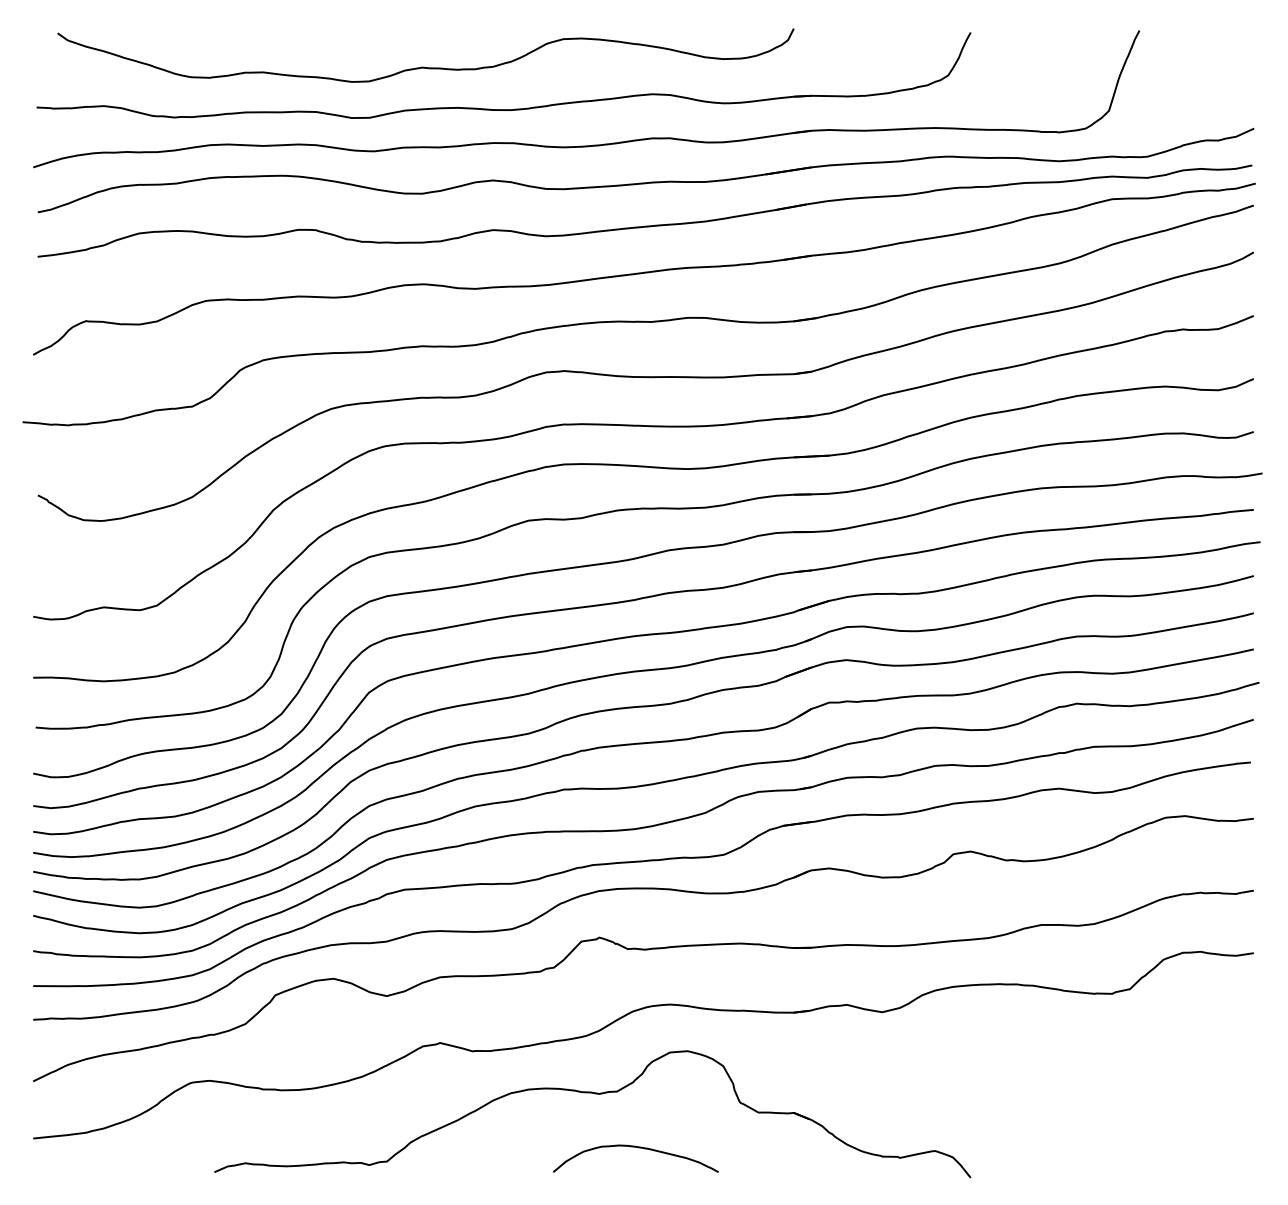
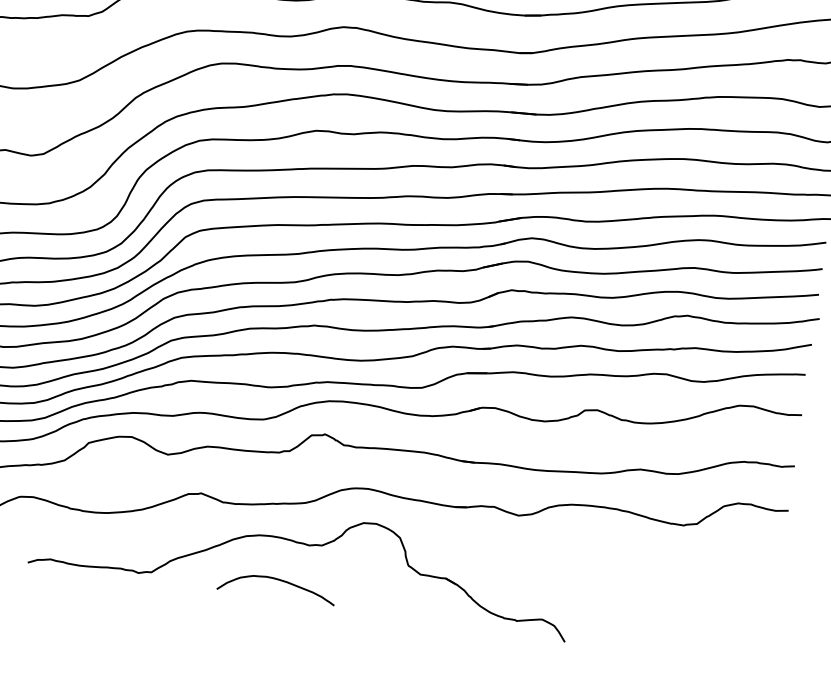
curve: (638, 1148) -> (279, 580), moved

